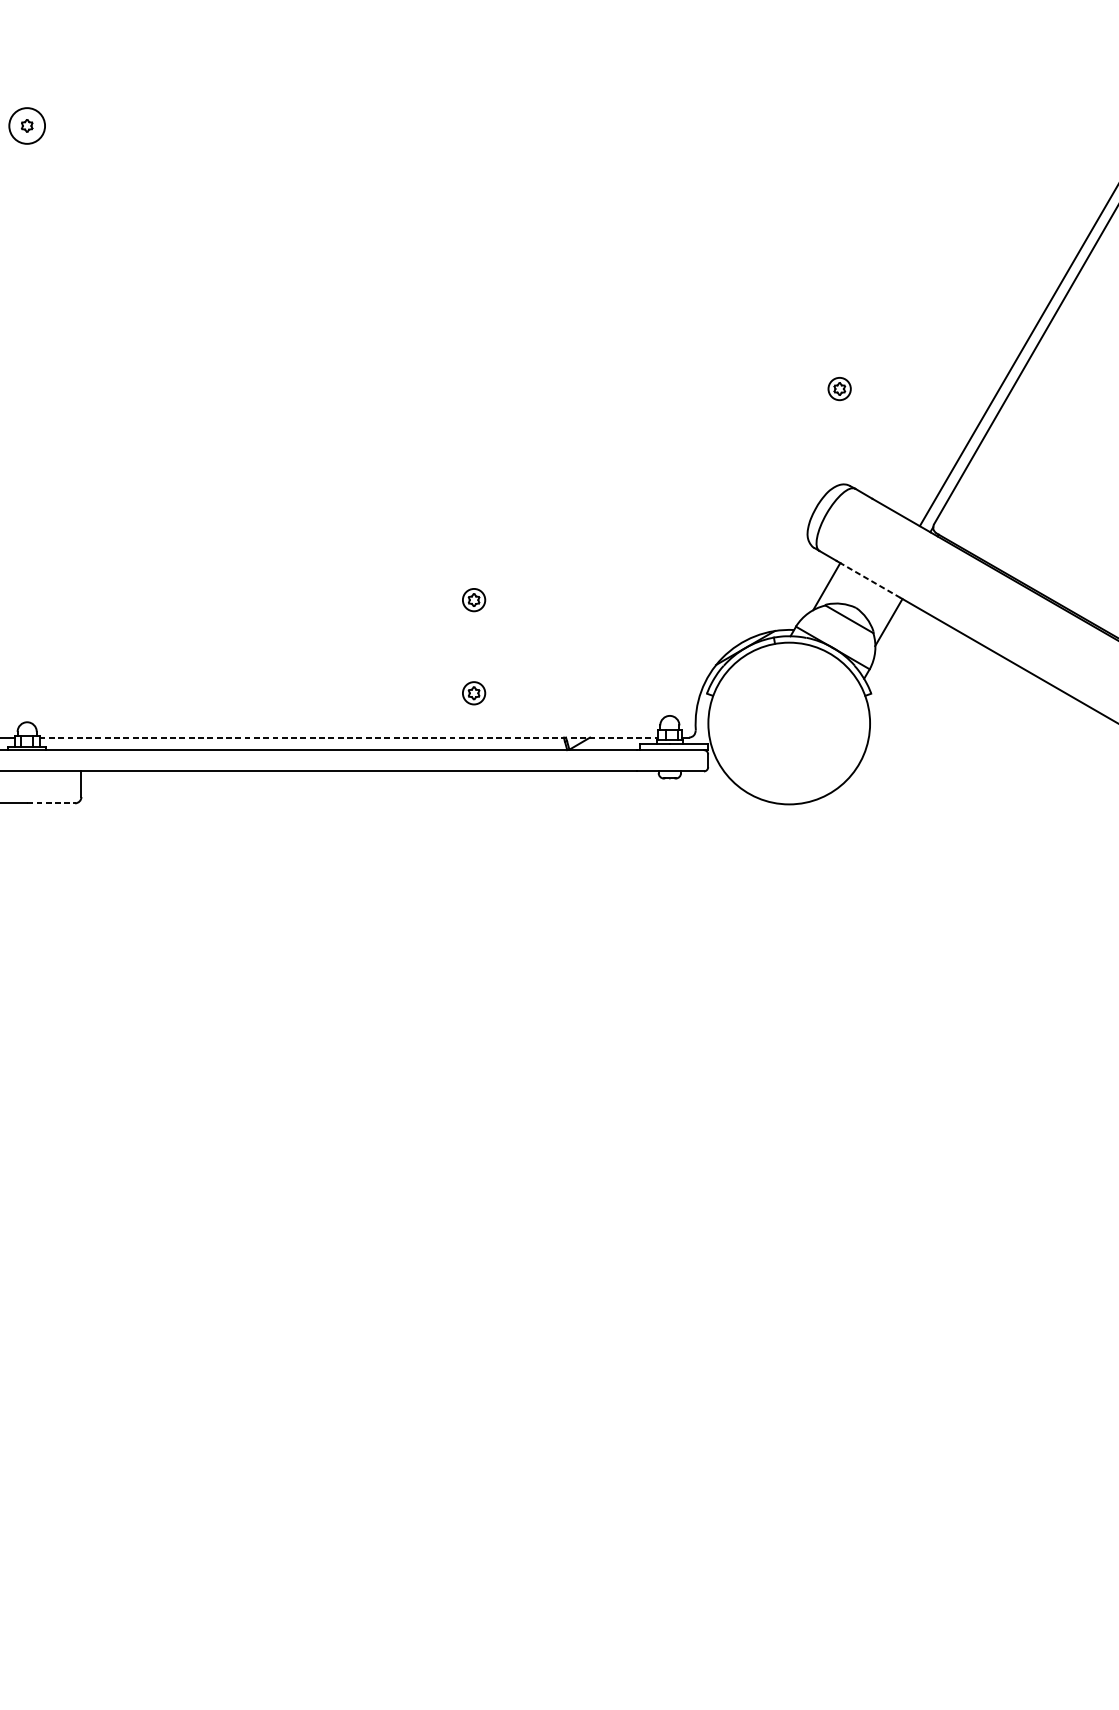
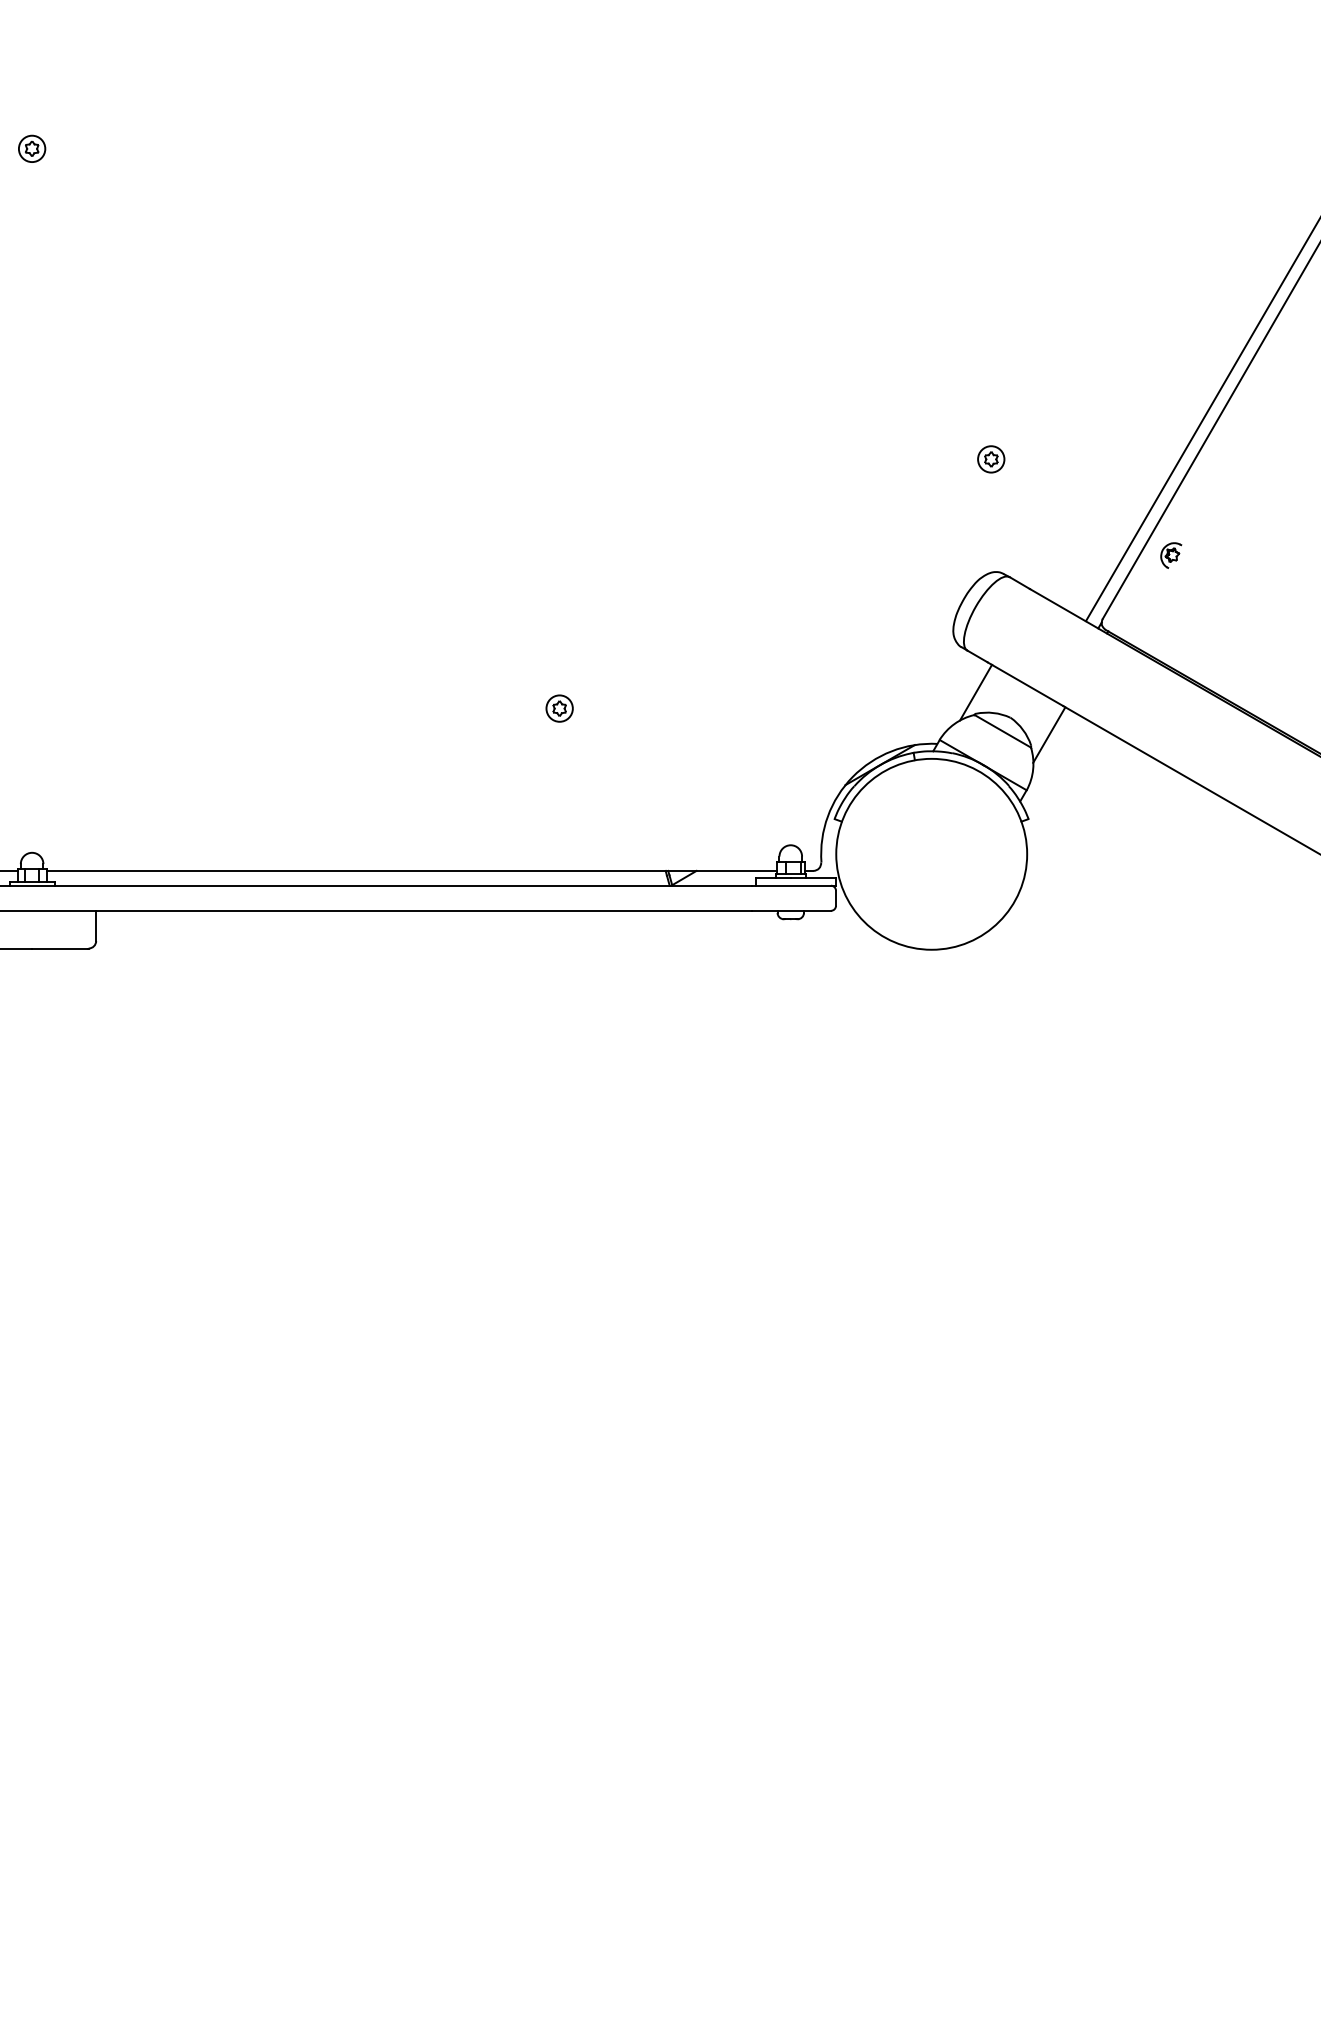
circle: (26, 125) -> (31, 148), size x0.62
part: (992, 470) -> (1171, 555), added
line: (870, 580) -> (1027, 685), dashed -> solid
part: (473, 693) -> (559, 818), removed
line: (349, 737) -> (412, 870), dashed -> solid
line: (51, 803) -> (60, 948), dashed -> solid

